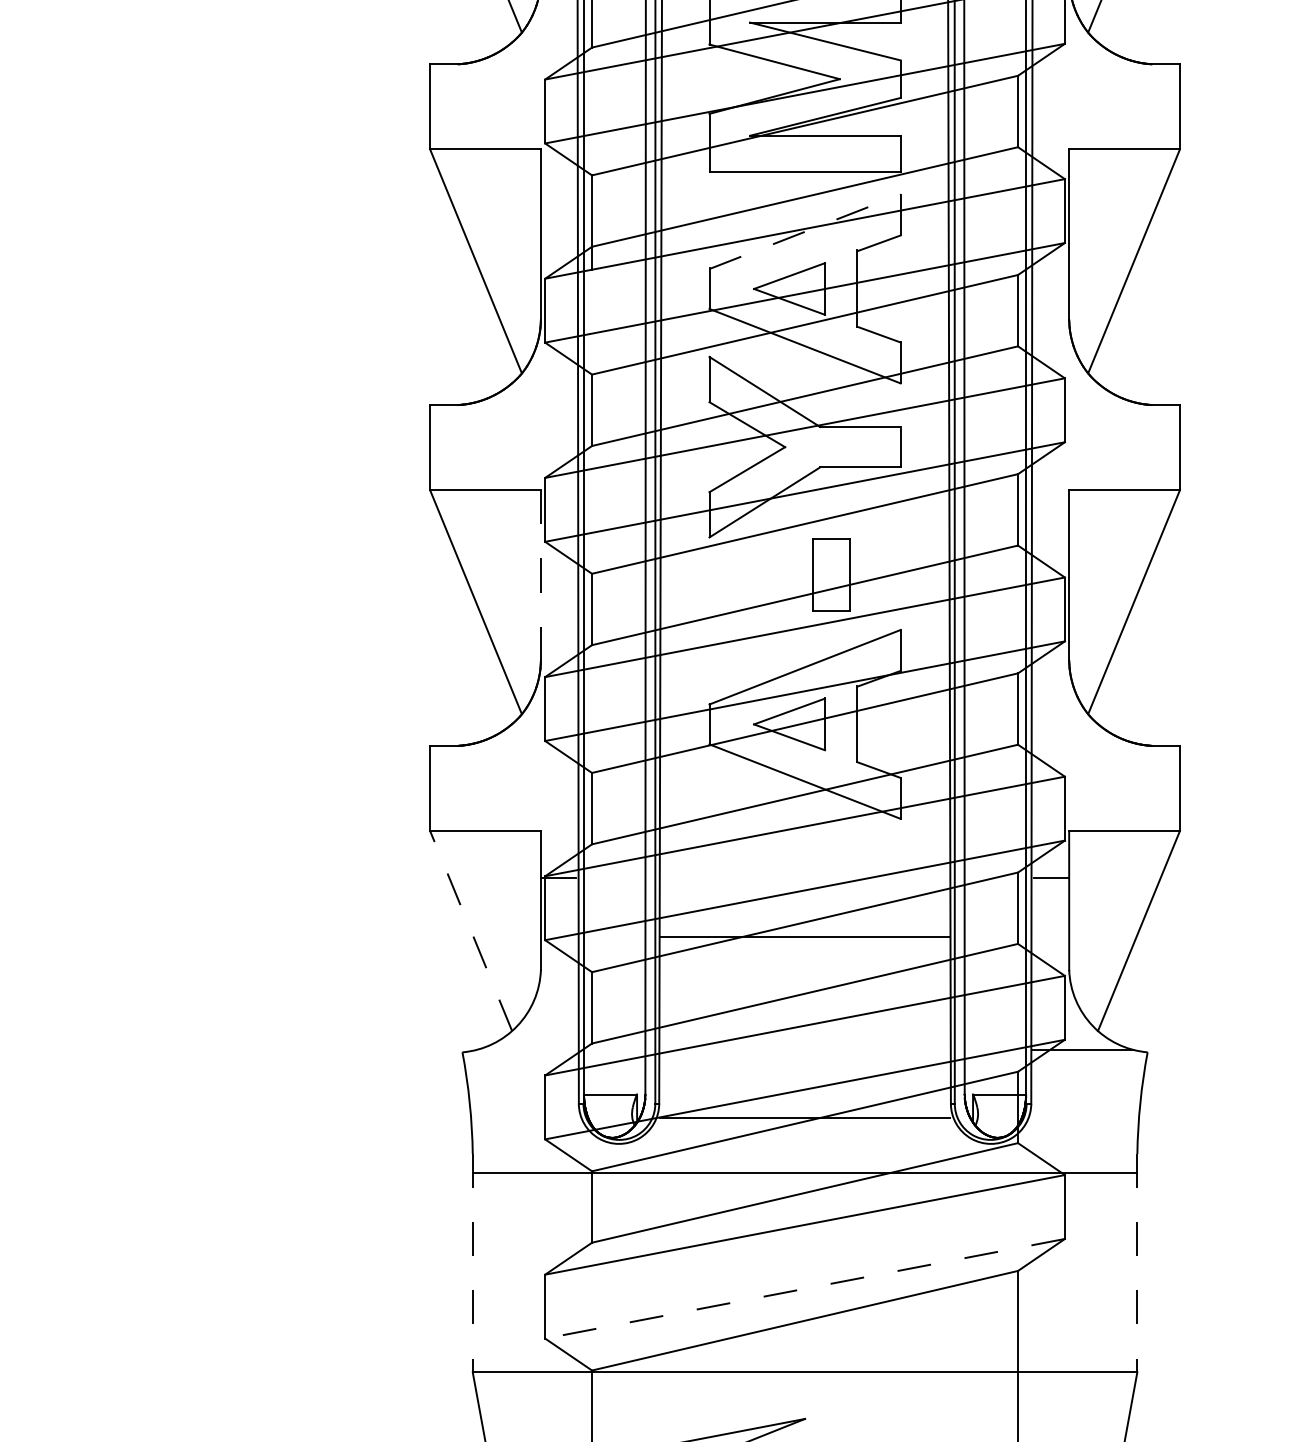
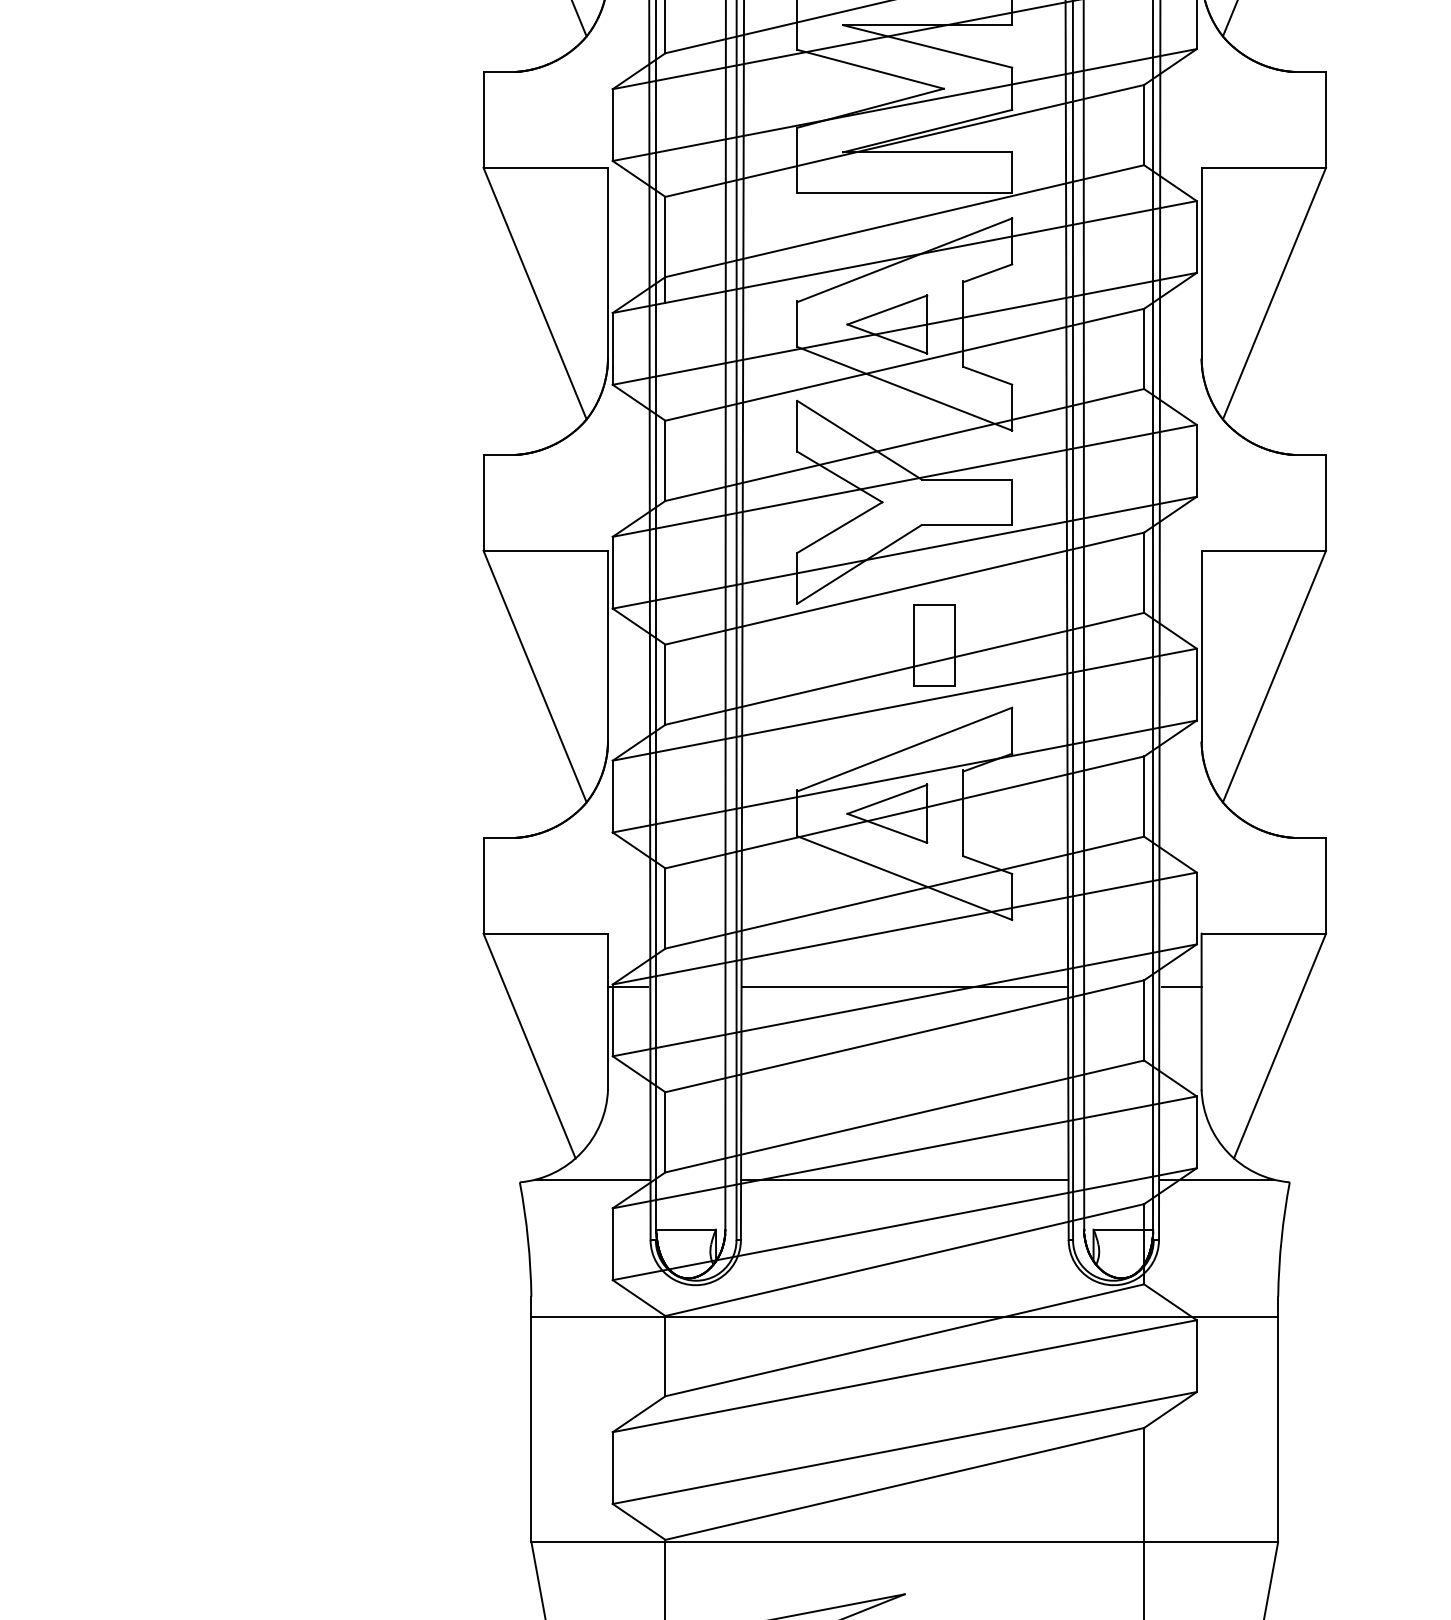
line: (805, 231) -> (905, 260), dashed -> solid
line: (540, 575) -> (607, 646), dashed -> solid
line: (471, 931) -> (529, 1046), dashed -> solid
line: (804, 936) -> (904, 986), moved
line: (527, 1049) -> (592, 1179), added
line: (804, 1117) -> (904, 1179), moved
line: (472, 1263) -> (531, 1419), dashed -> solid
line: (1137, 1263) -> (1278, 1419), dashed -> solid
line: (804, 1289) -> (904, 1448), dashed -> solid

